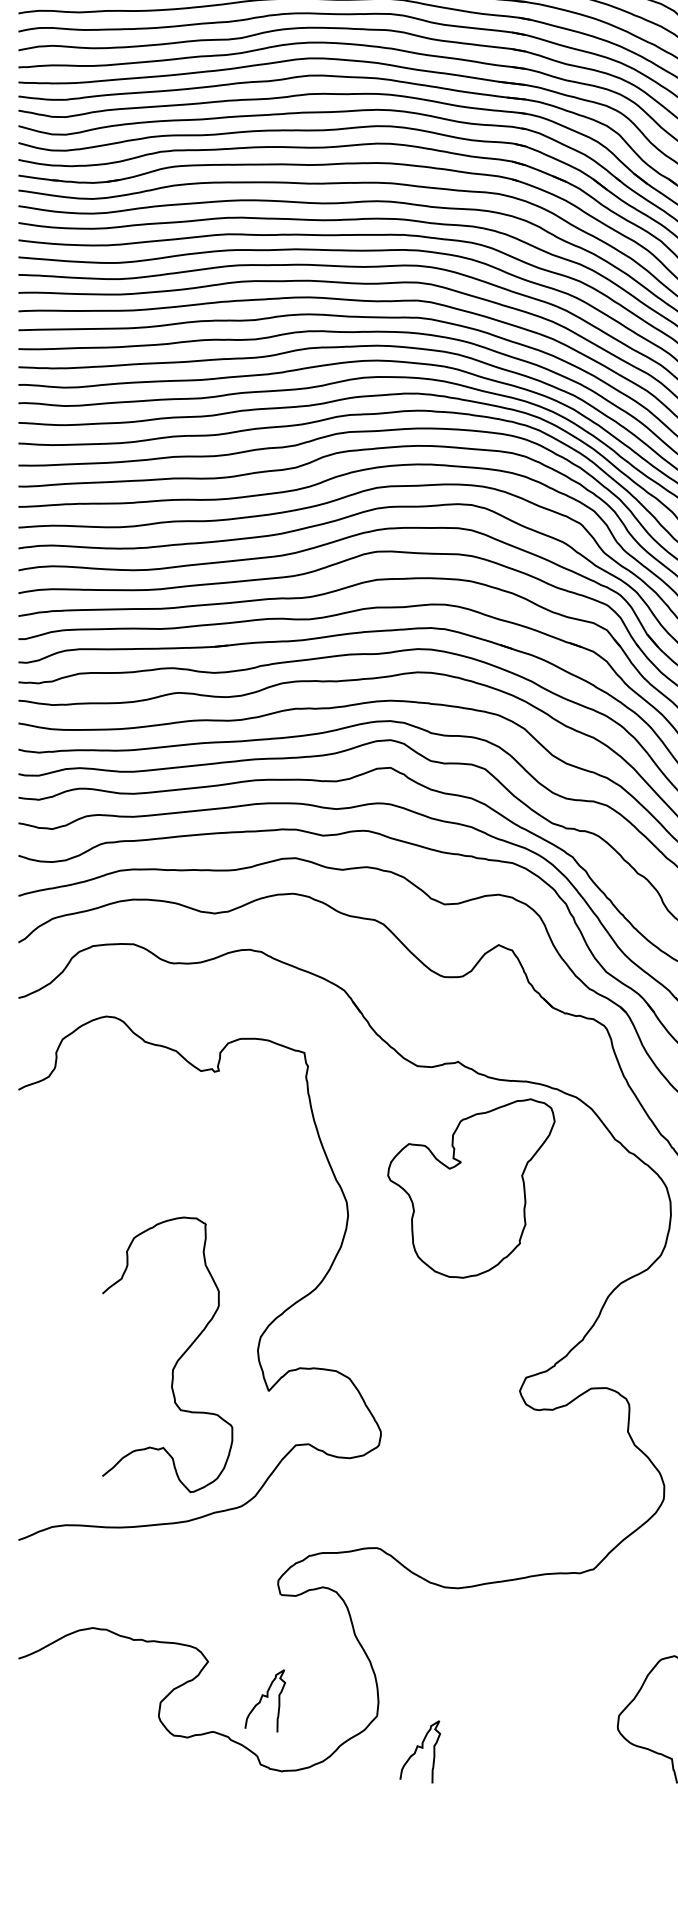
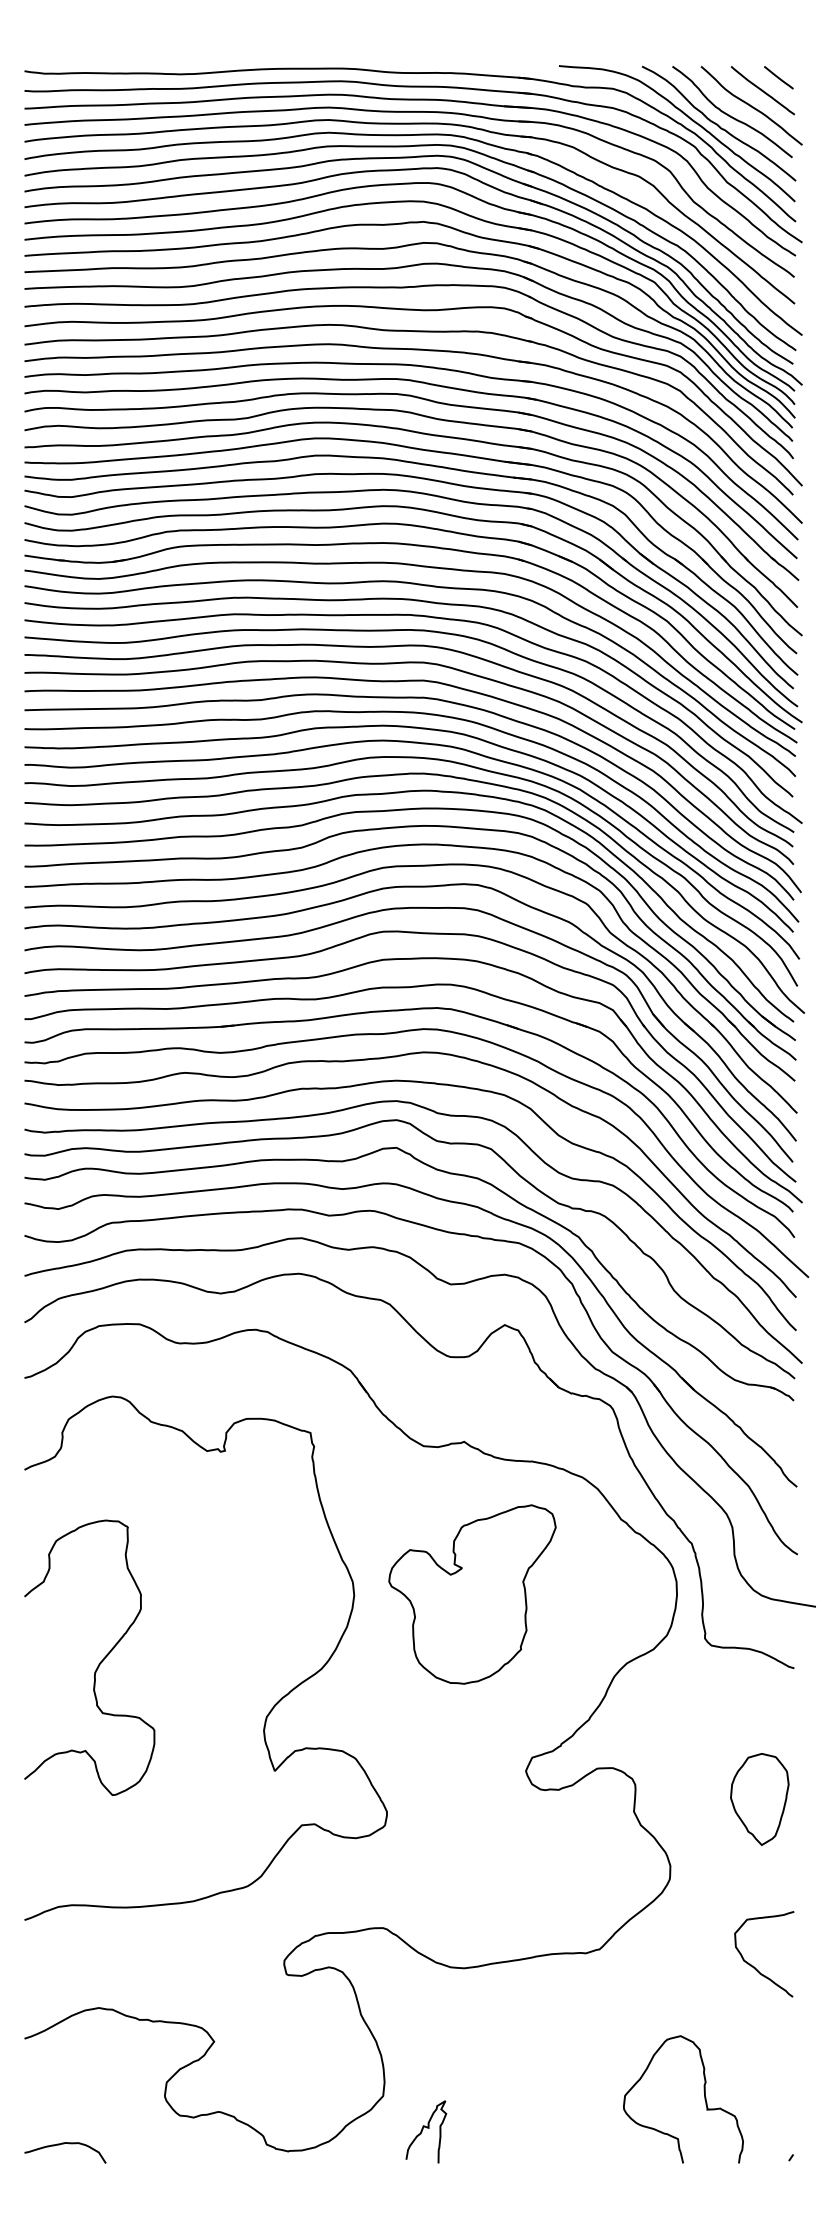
part: (471, 1188) -> (472, 1594), moved
curve: (177, 1359) -> (99, 1662), moved
curve: (265, 1697) -> (271, 2077), removed
curve: (58, 1764) -> (64, 2144), added

